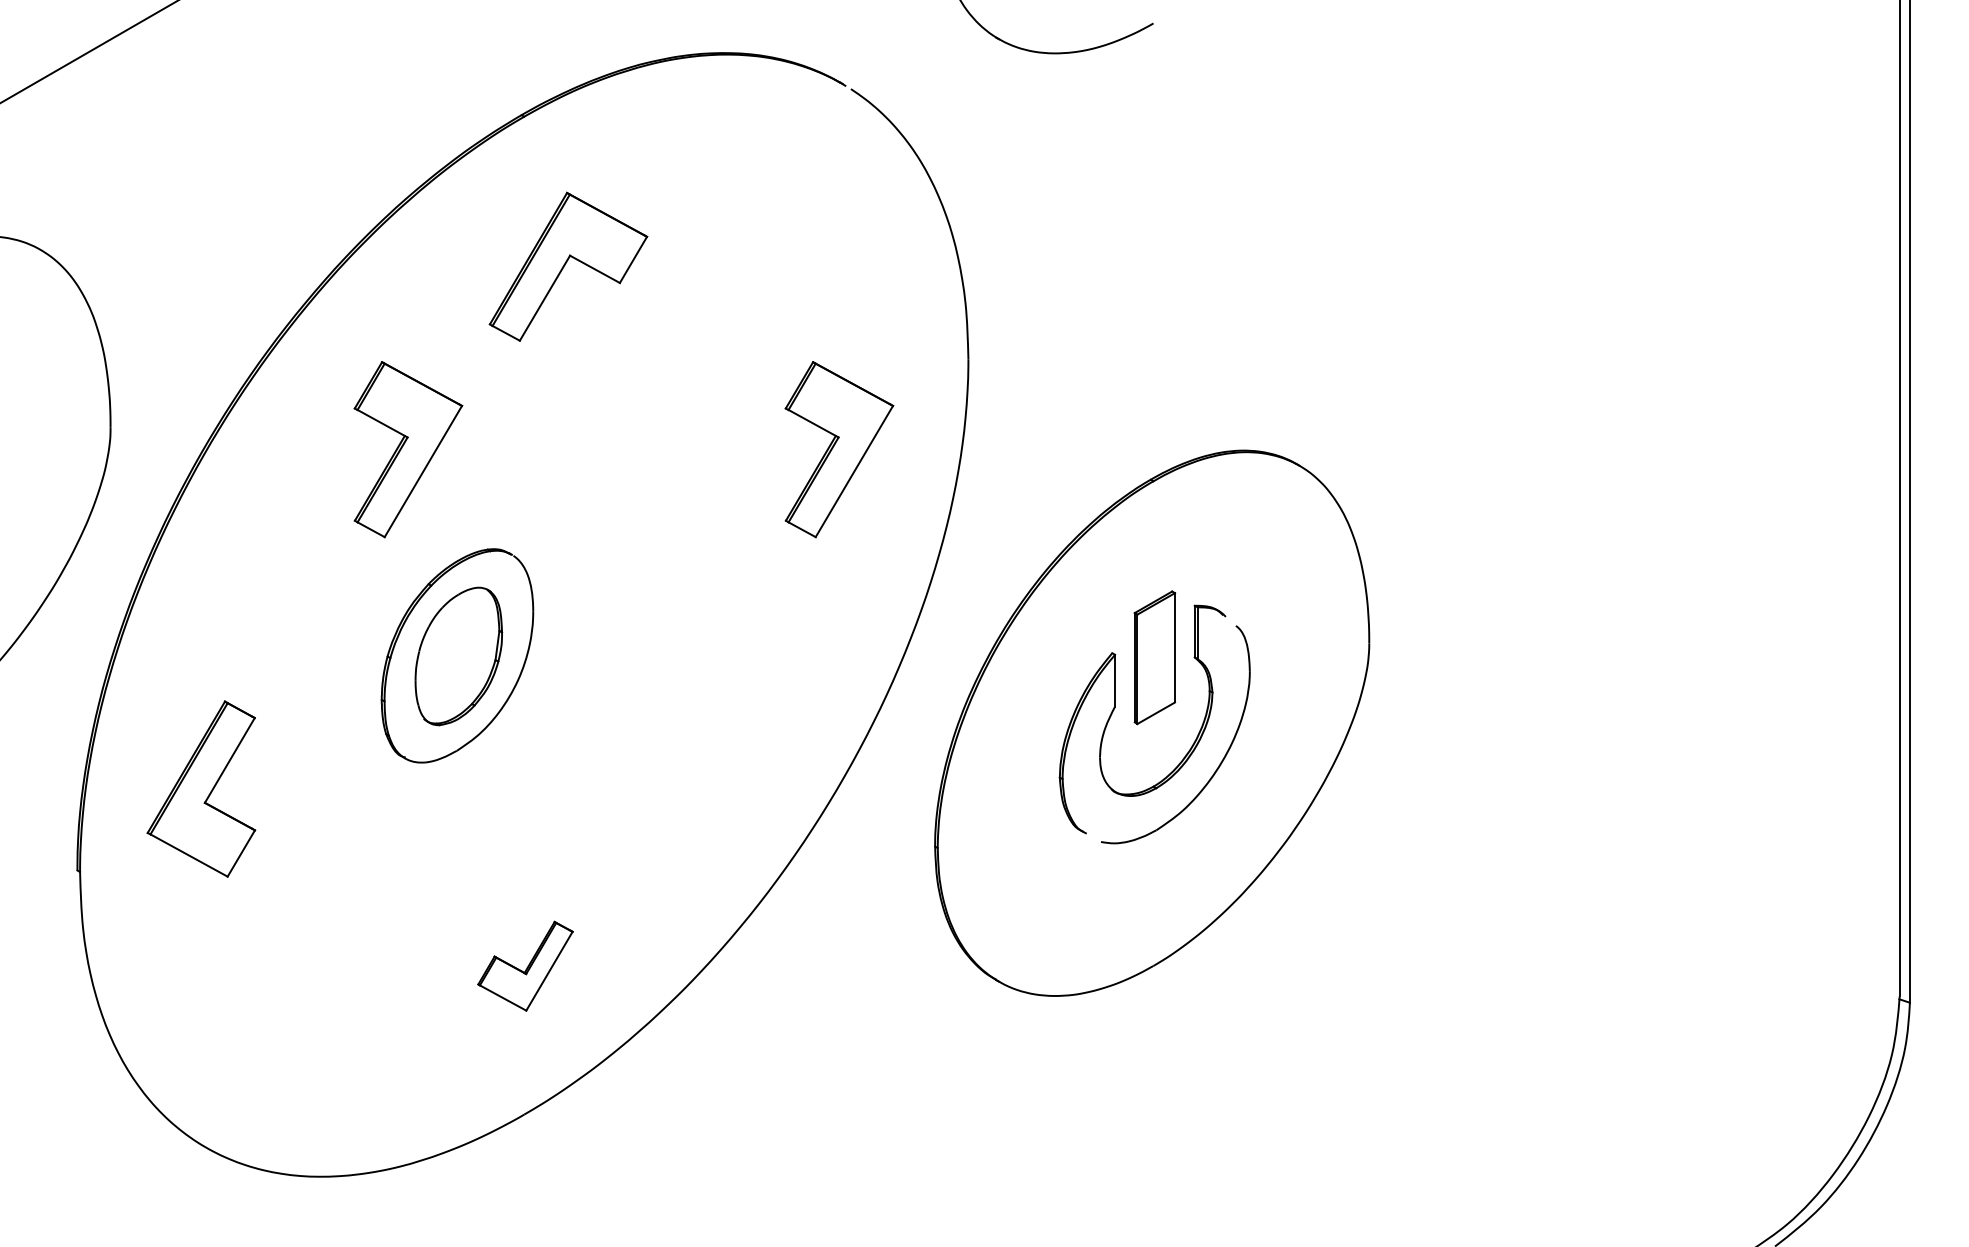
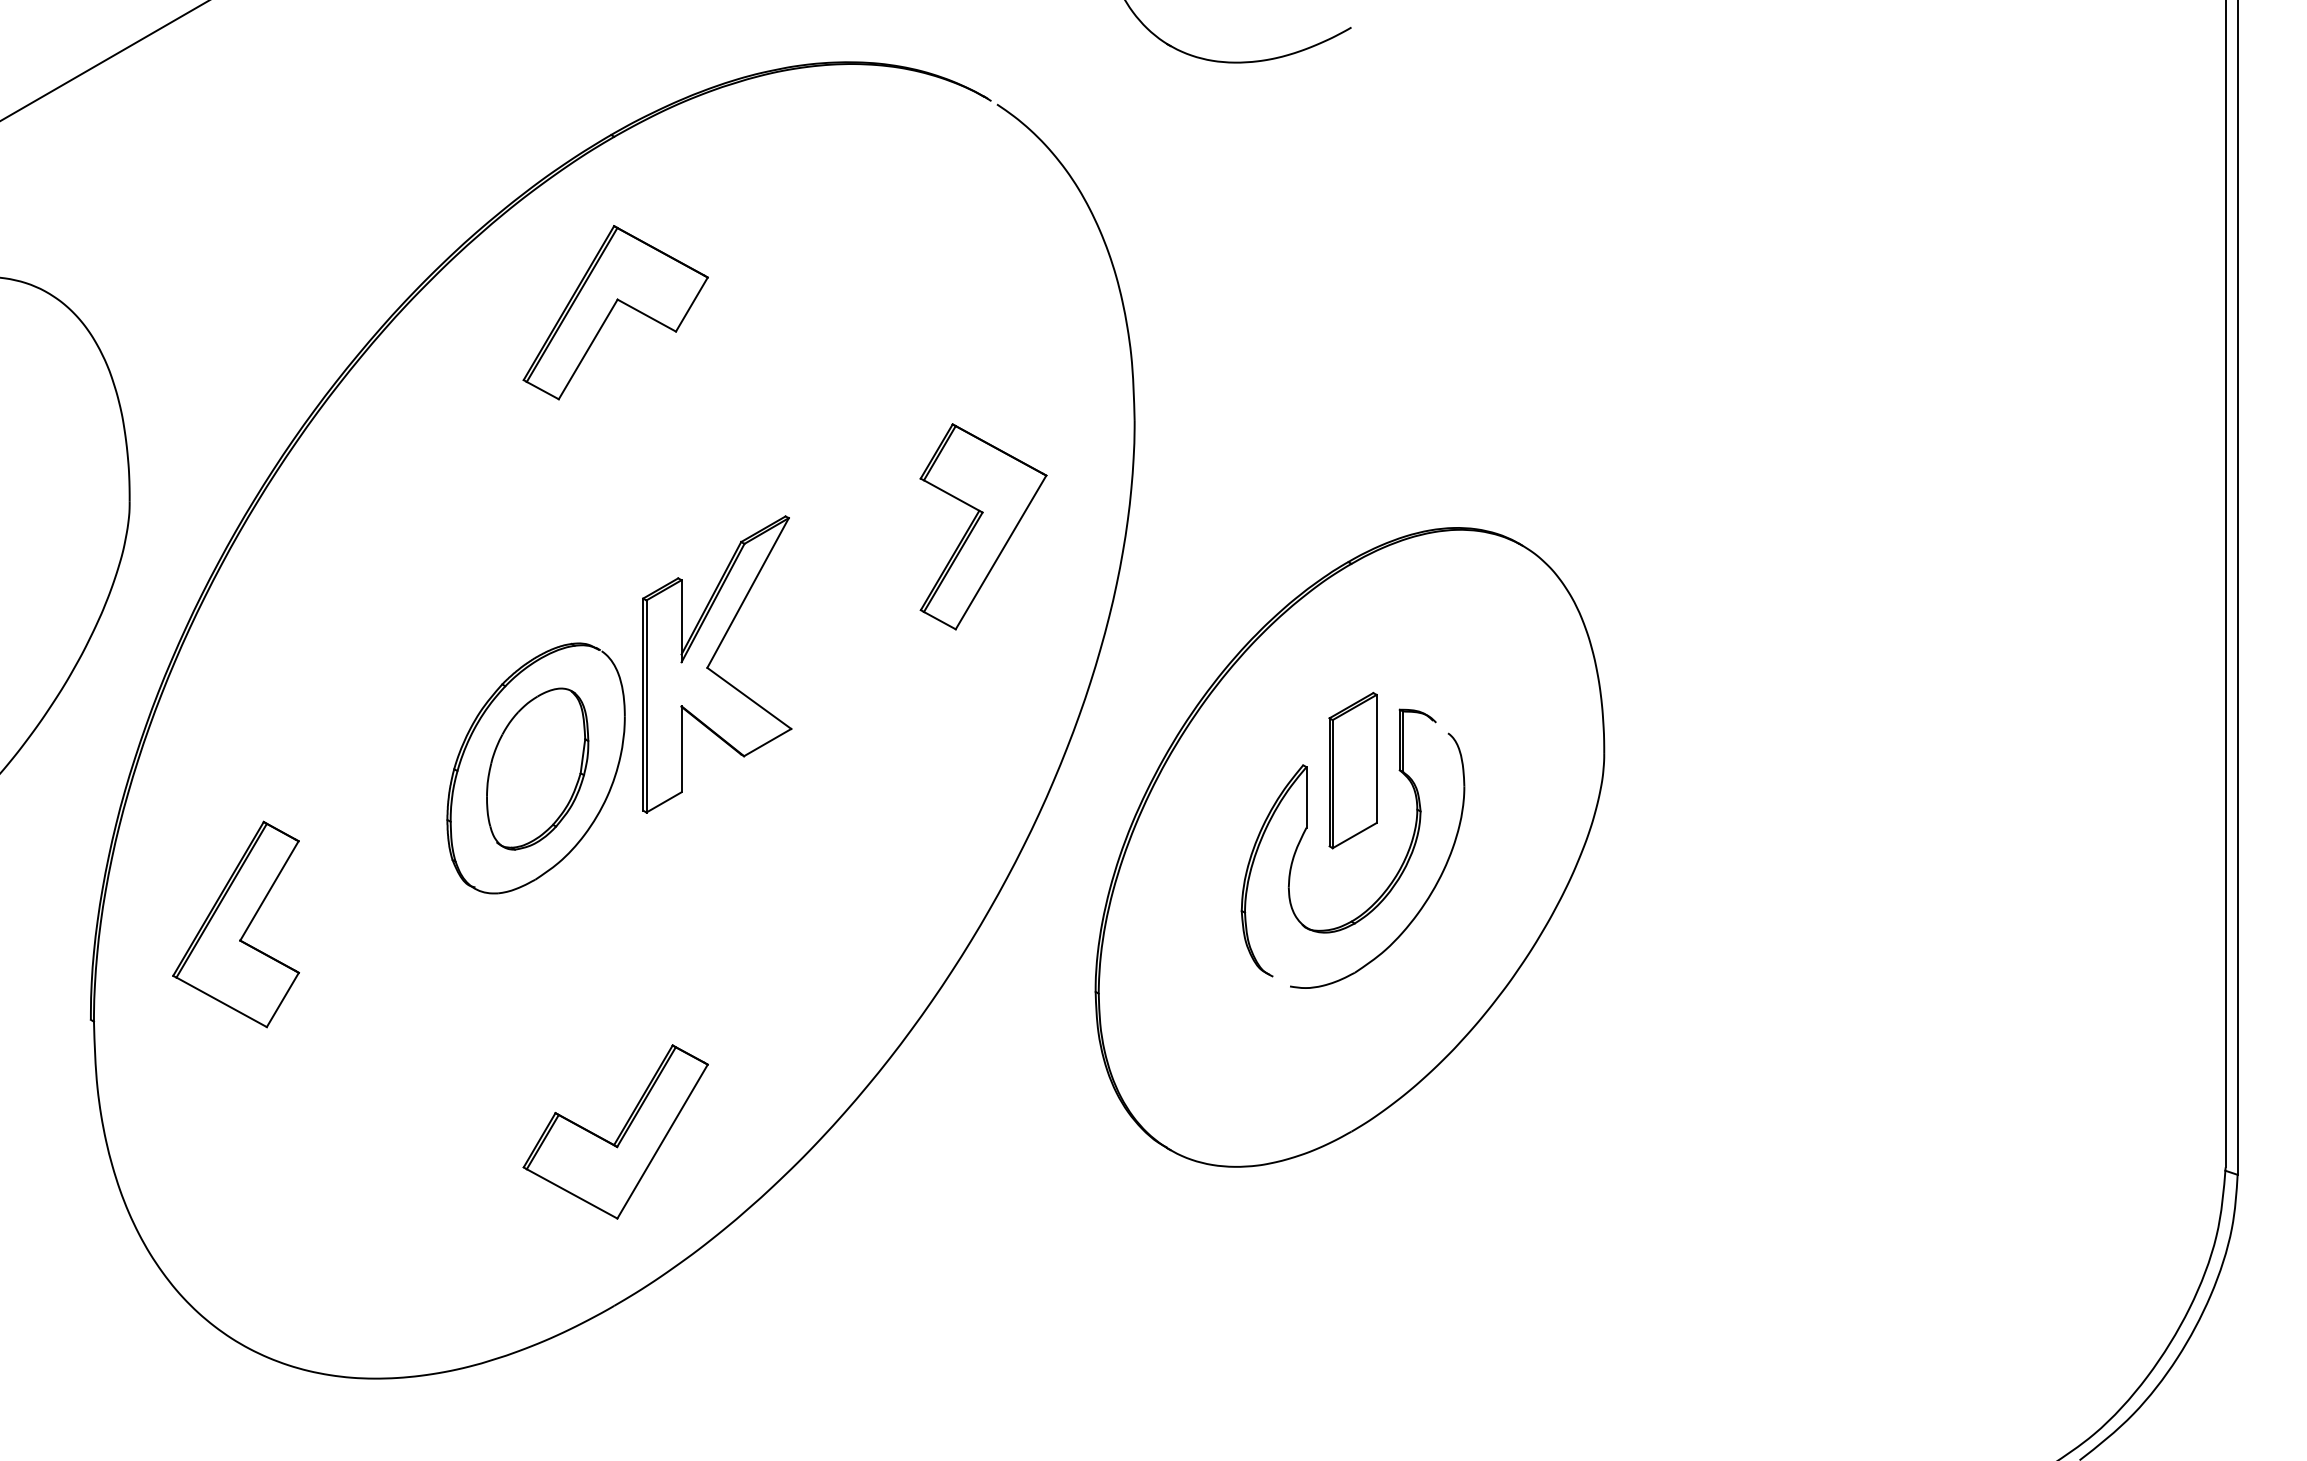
part: (568, 266) -> (615, 312), moved
part: (408, 449) -> (478, 526), removed
part: (611, 566) -> (716, 663), added
part: (525, 966) -> (615, 1132), size x1.67

